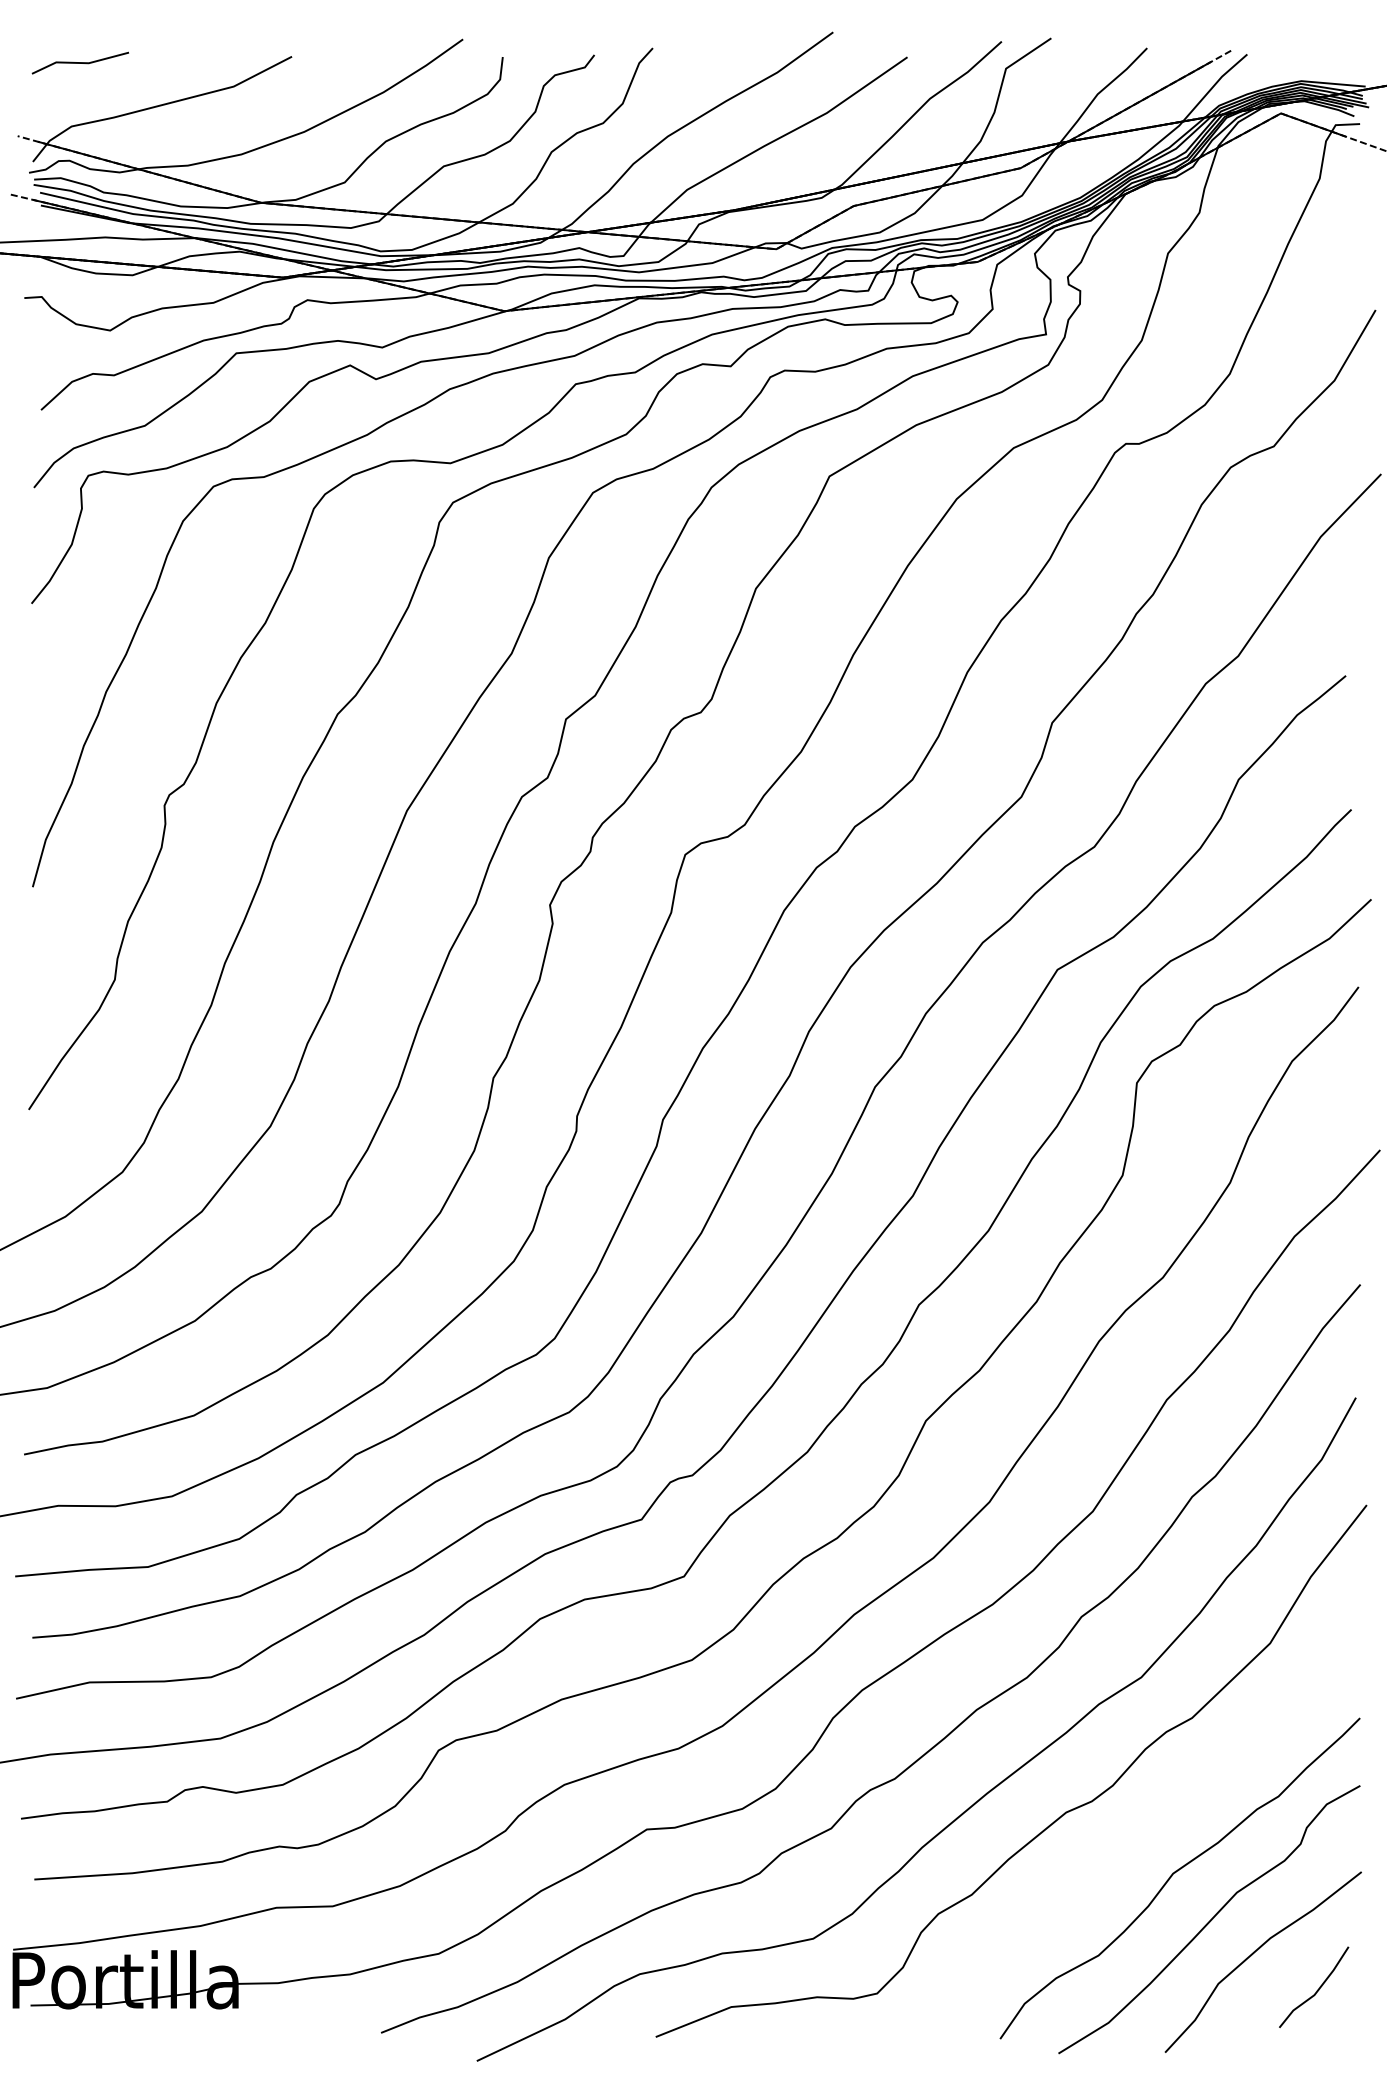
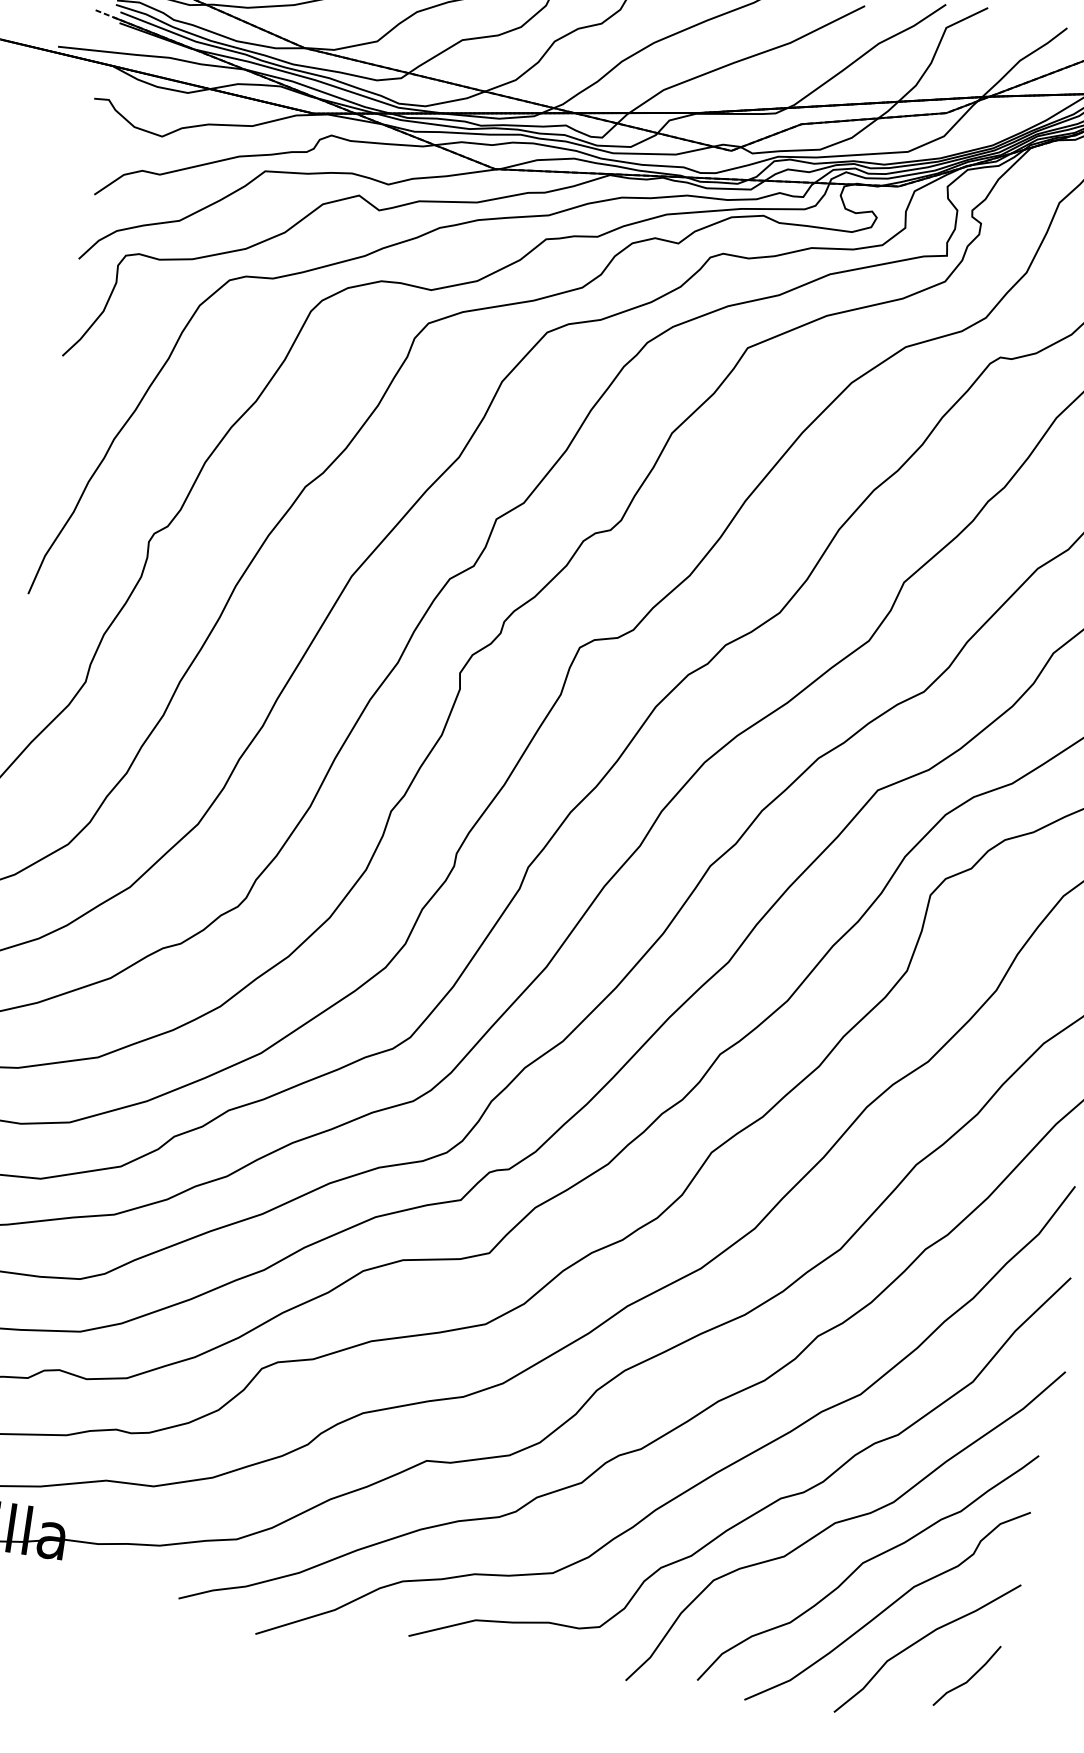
curve: (1143, 1828) -> (843, 1521), added

